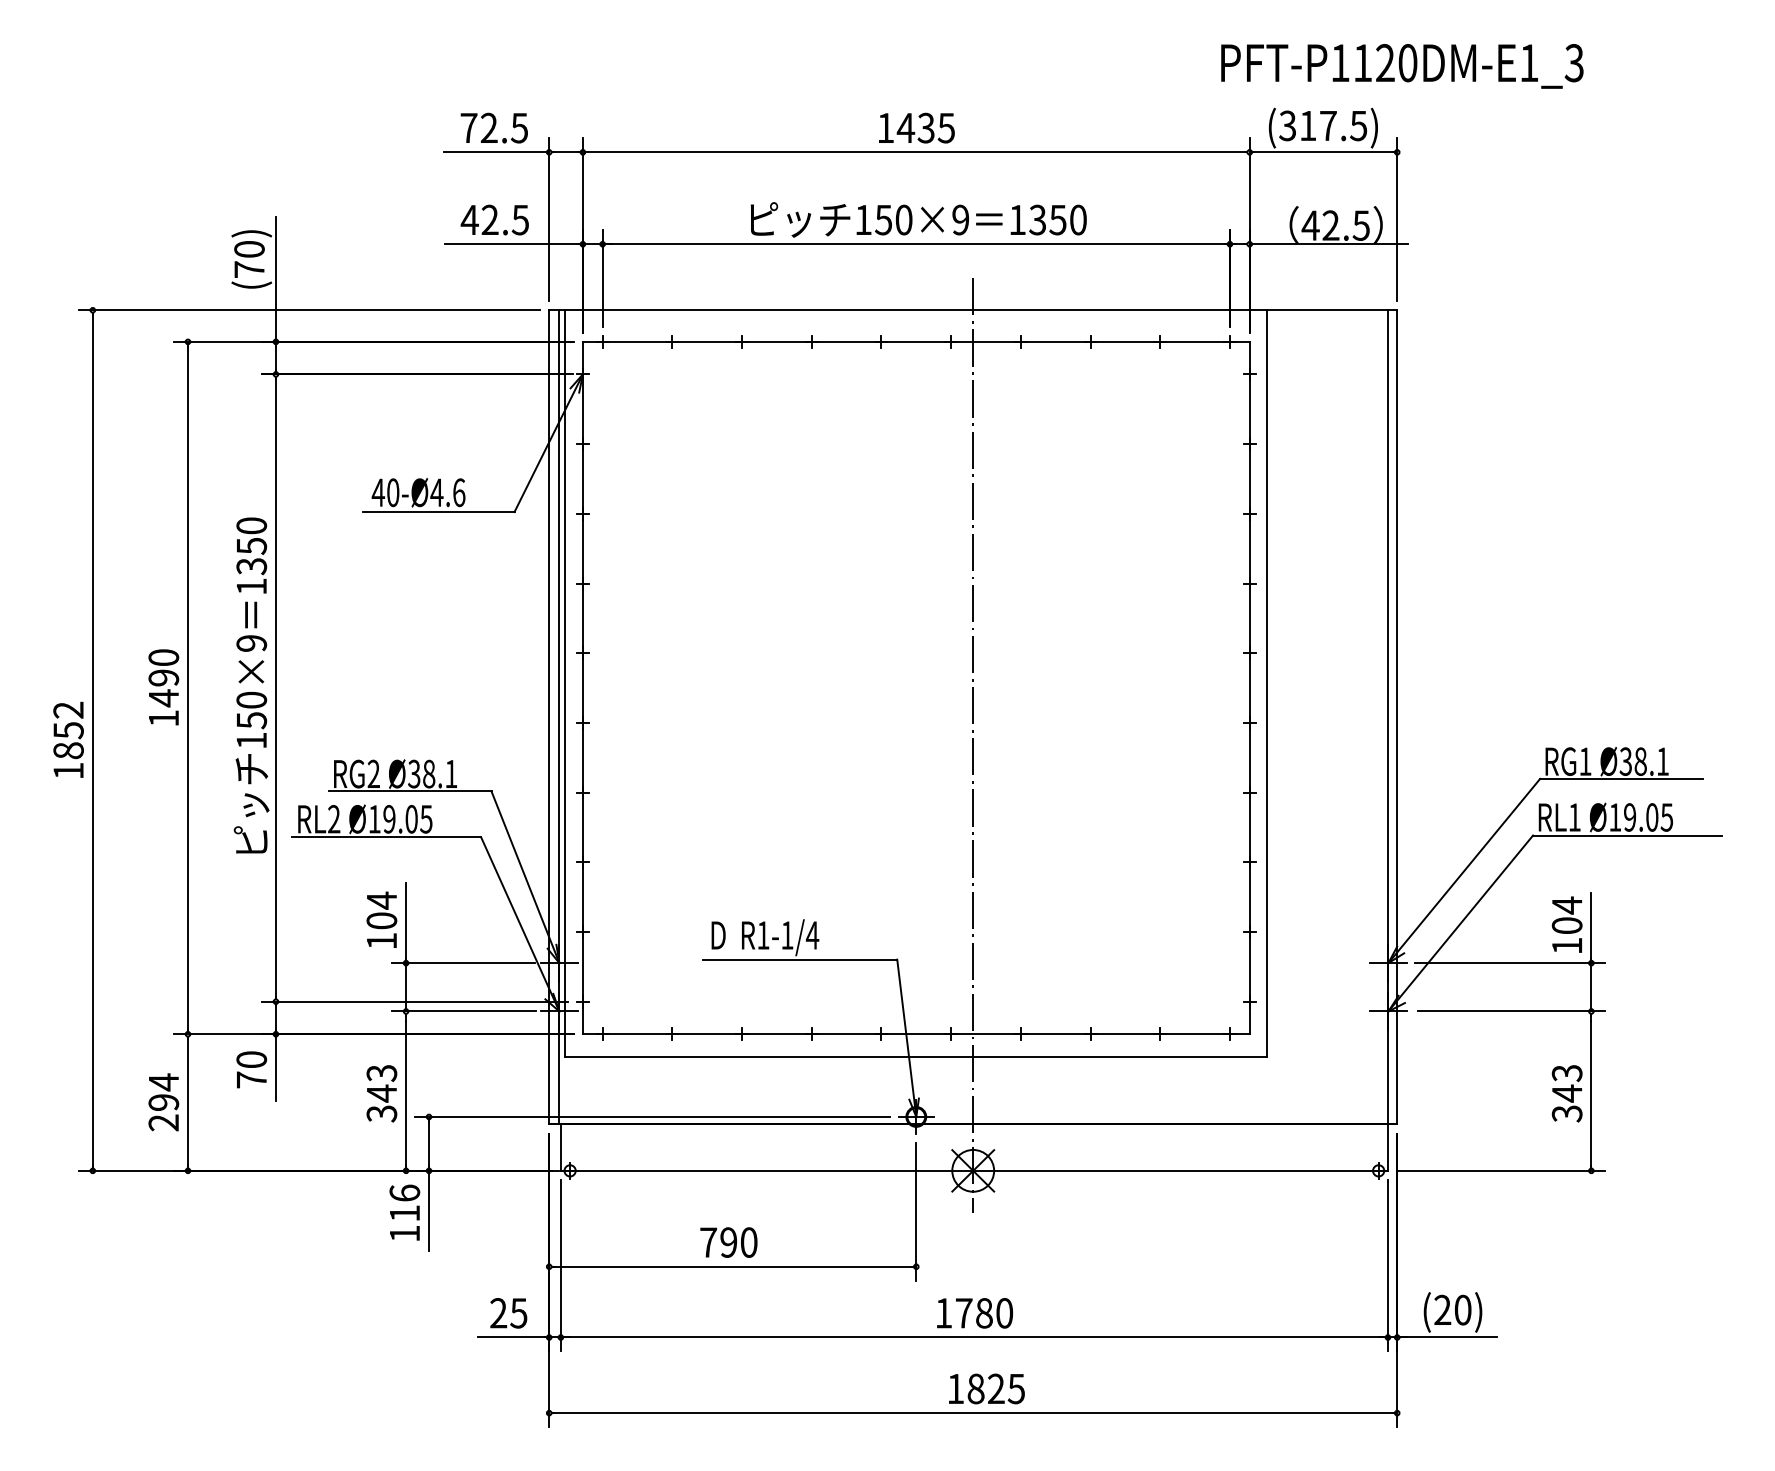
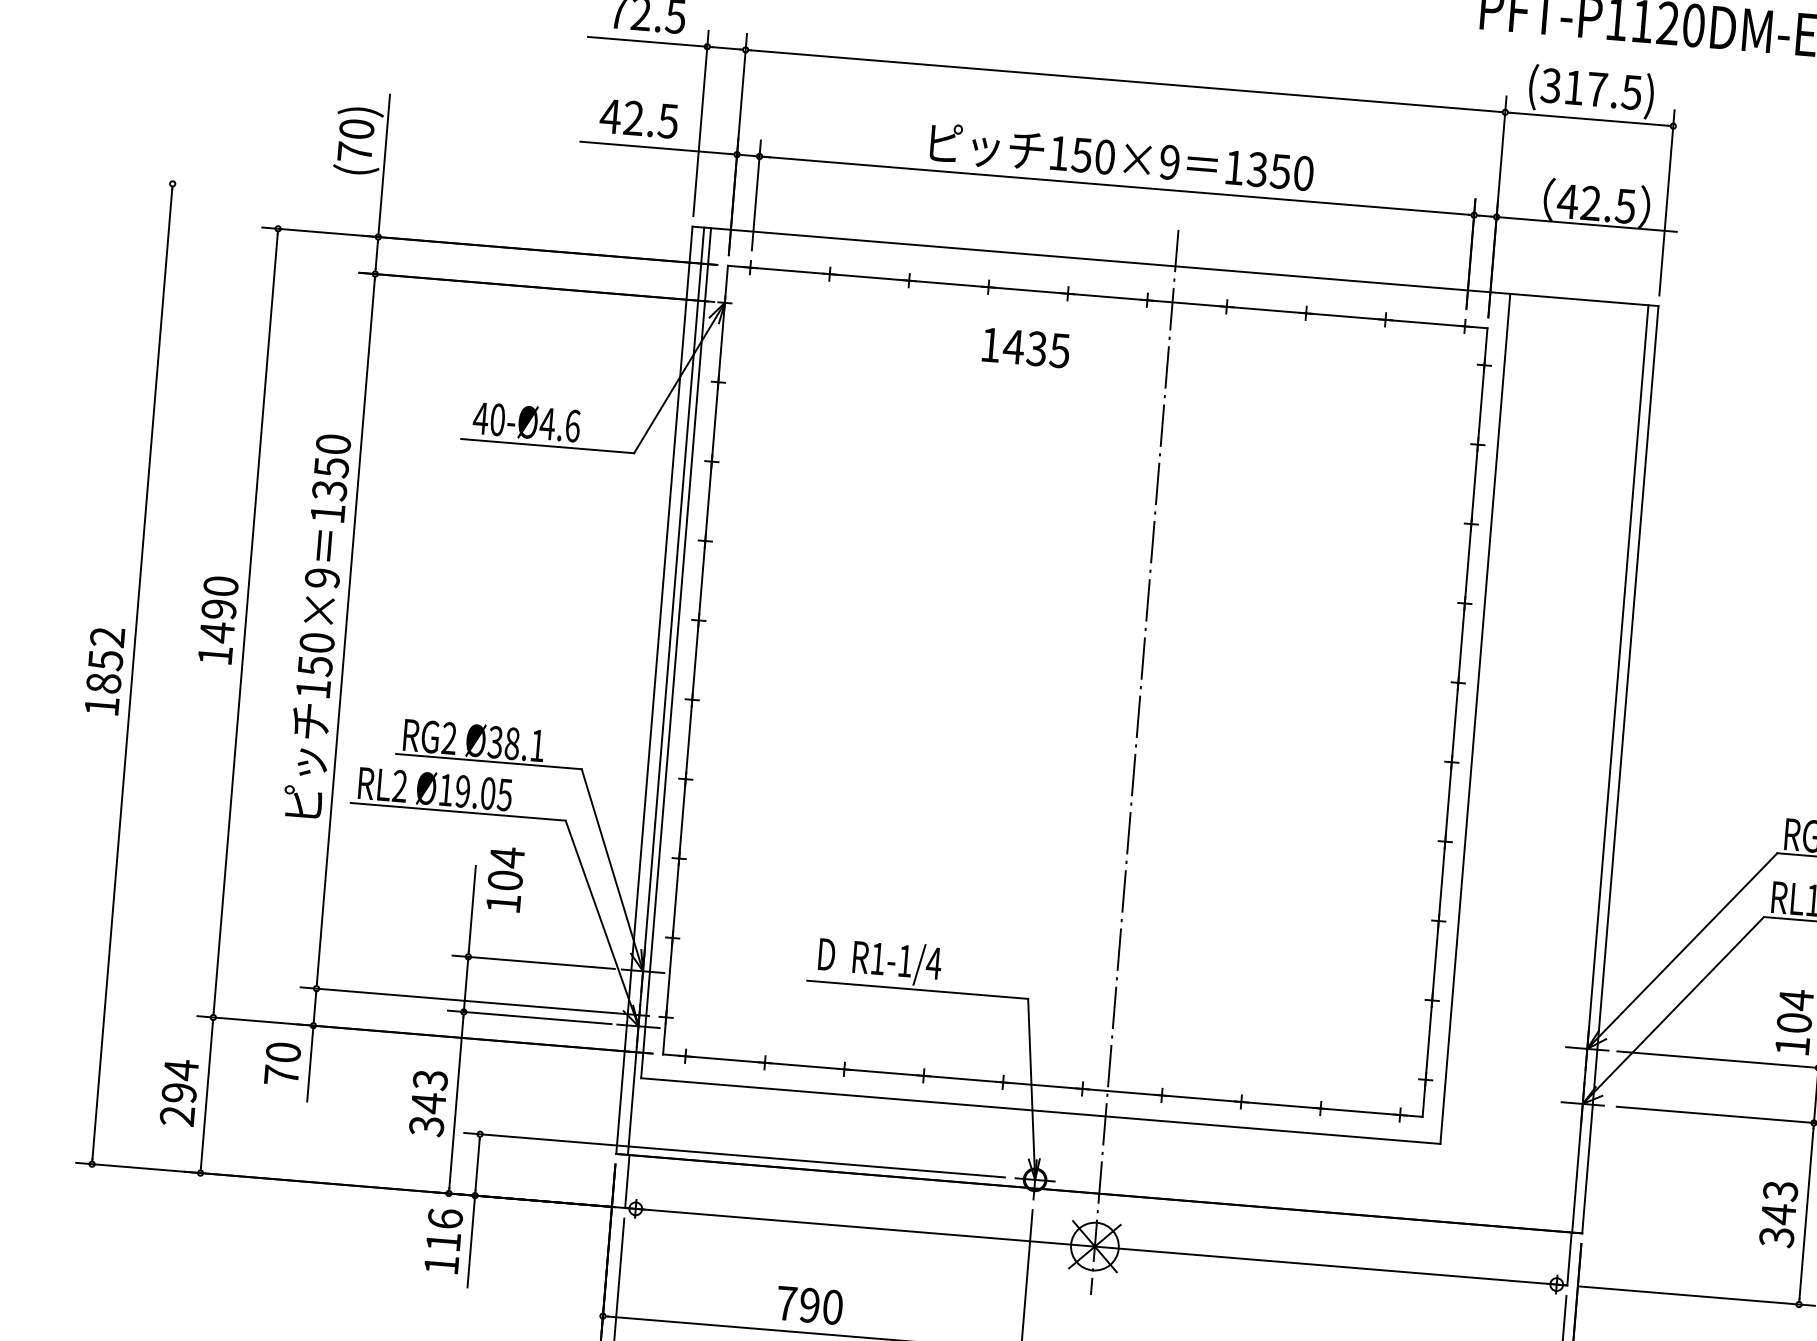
text: (916, 127) -> (1025, 347), moved
line: (308, 310) -> (418, 204), removed
text: (381, 919) -> (505, 878), moved

